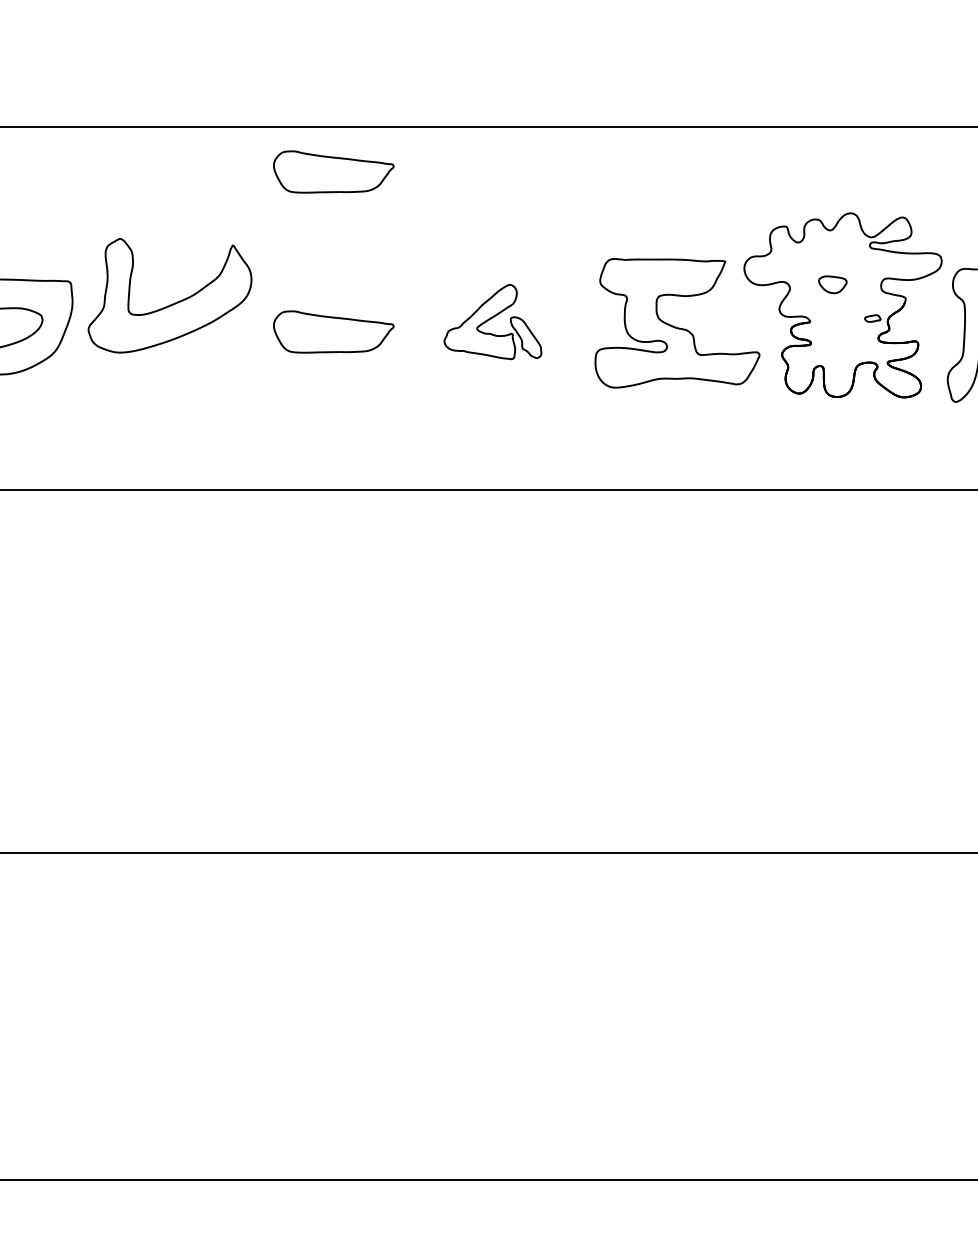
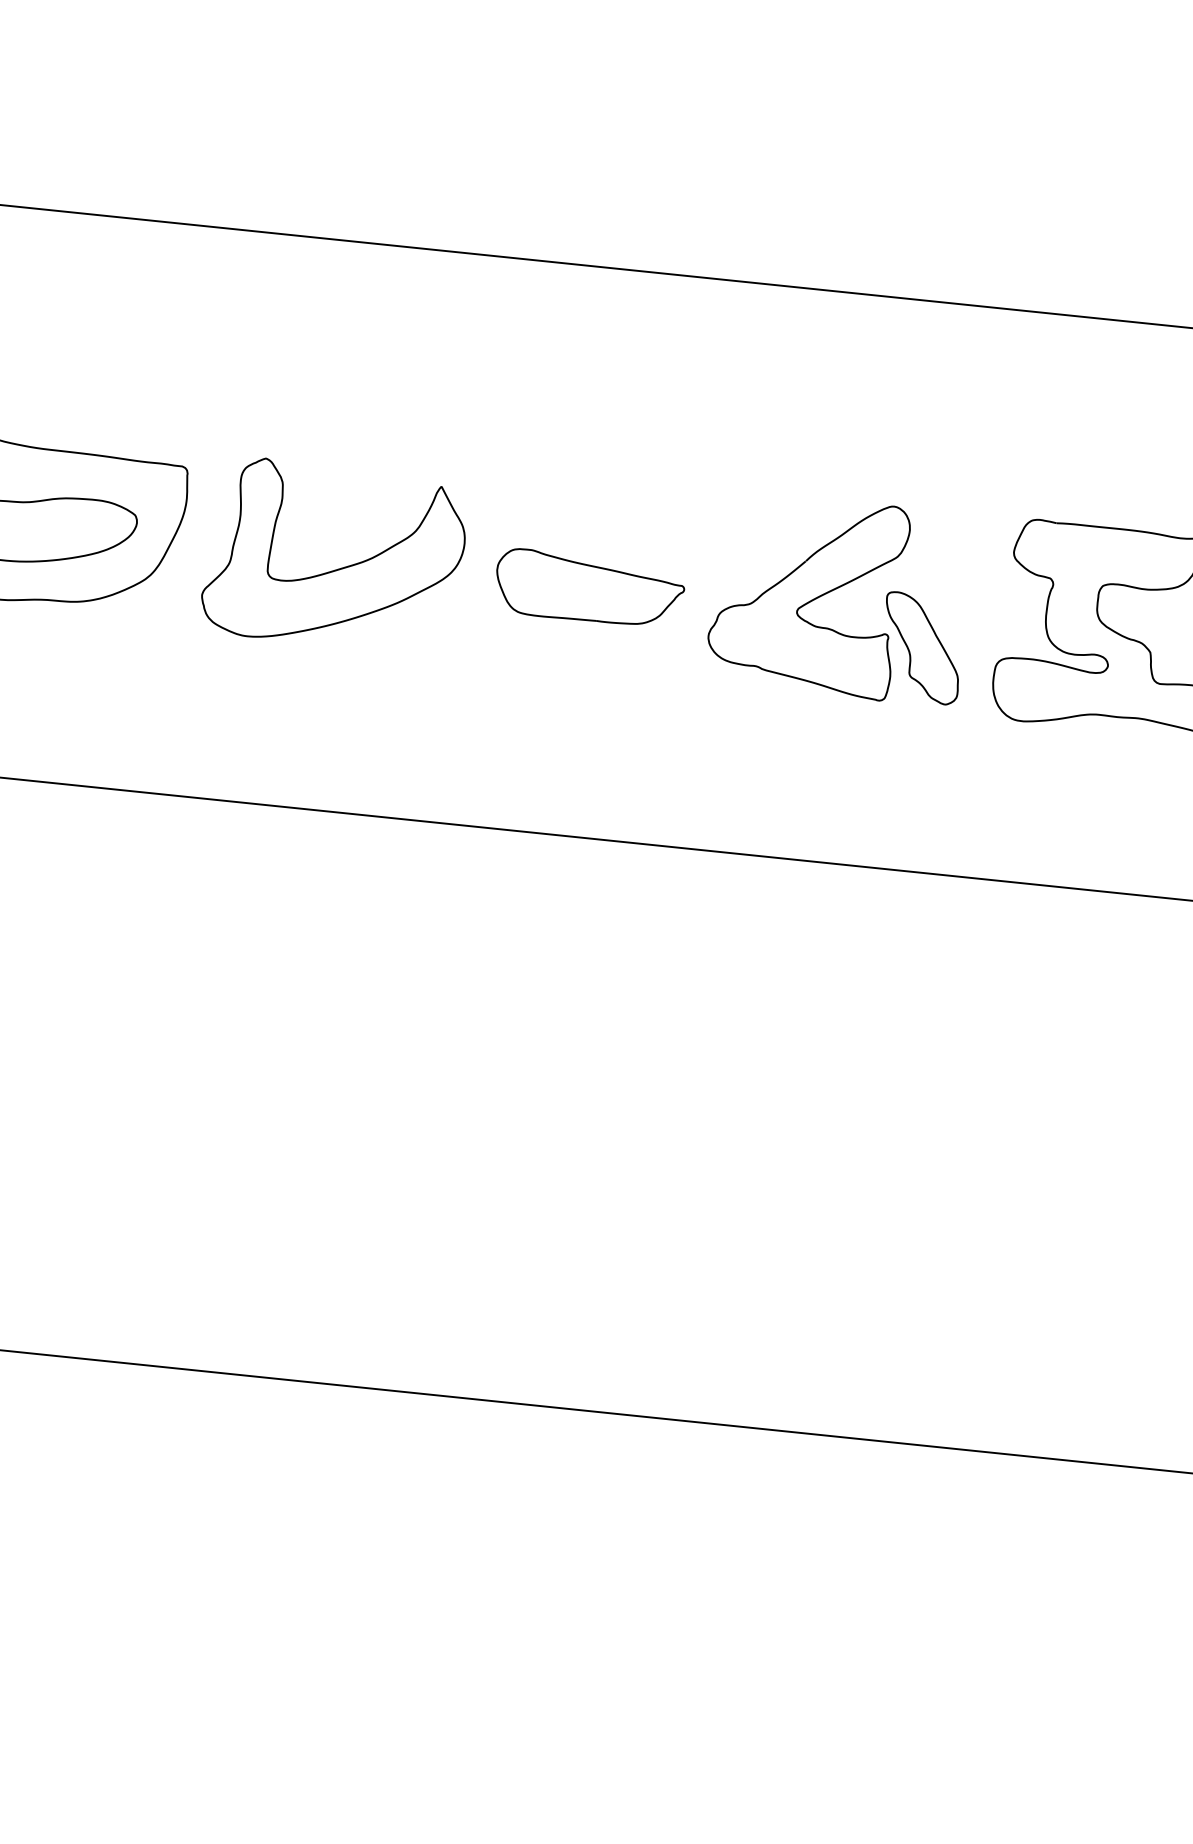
curve: (333, 158) -> (617, 317), removed
part: (172, 303) -> (337, 568), moved
part: (492, 321) -> (839, 597), size x1.67

